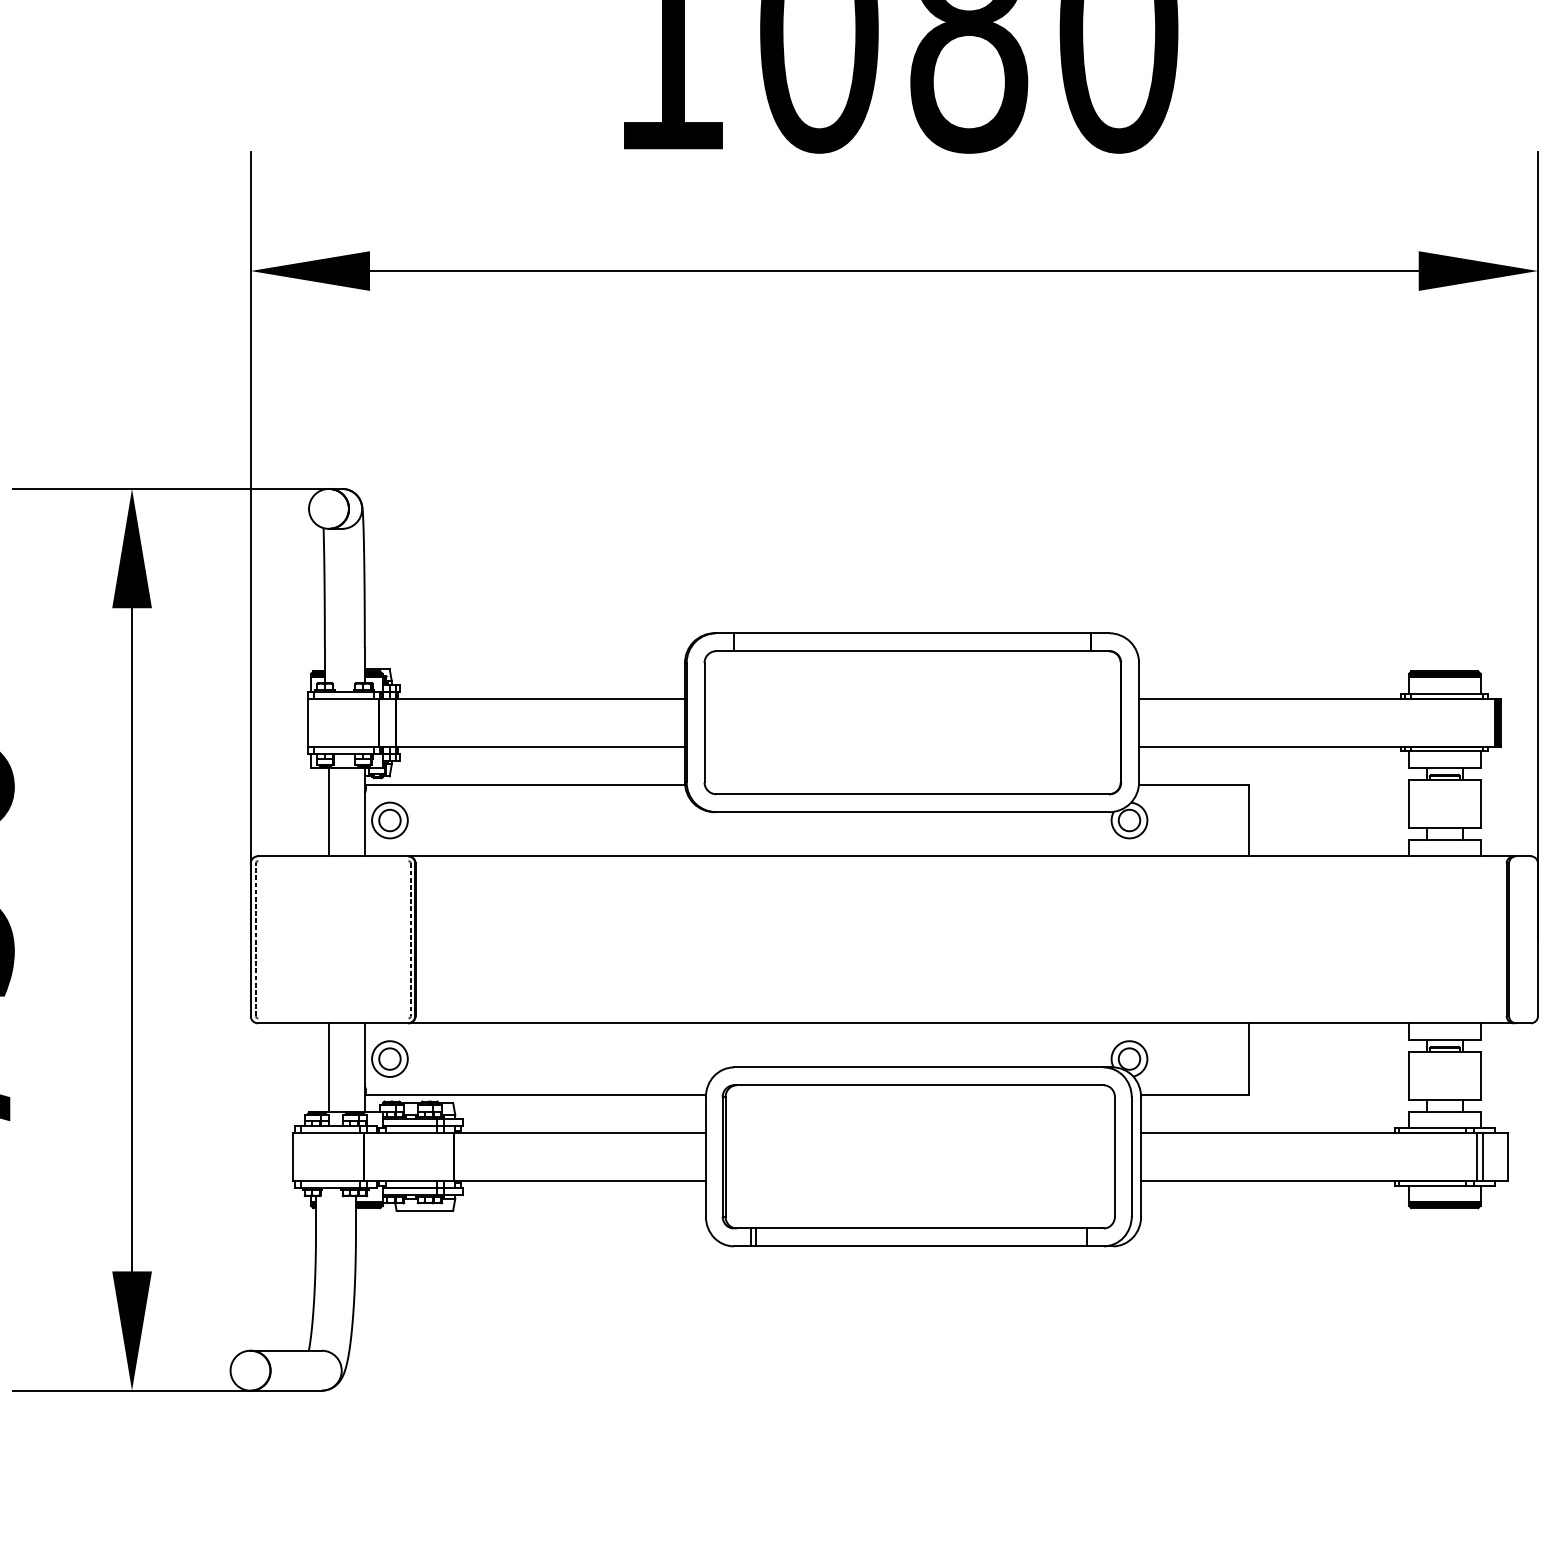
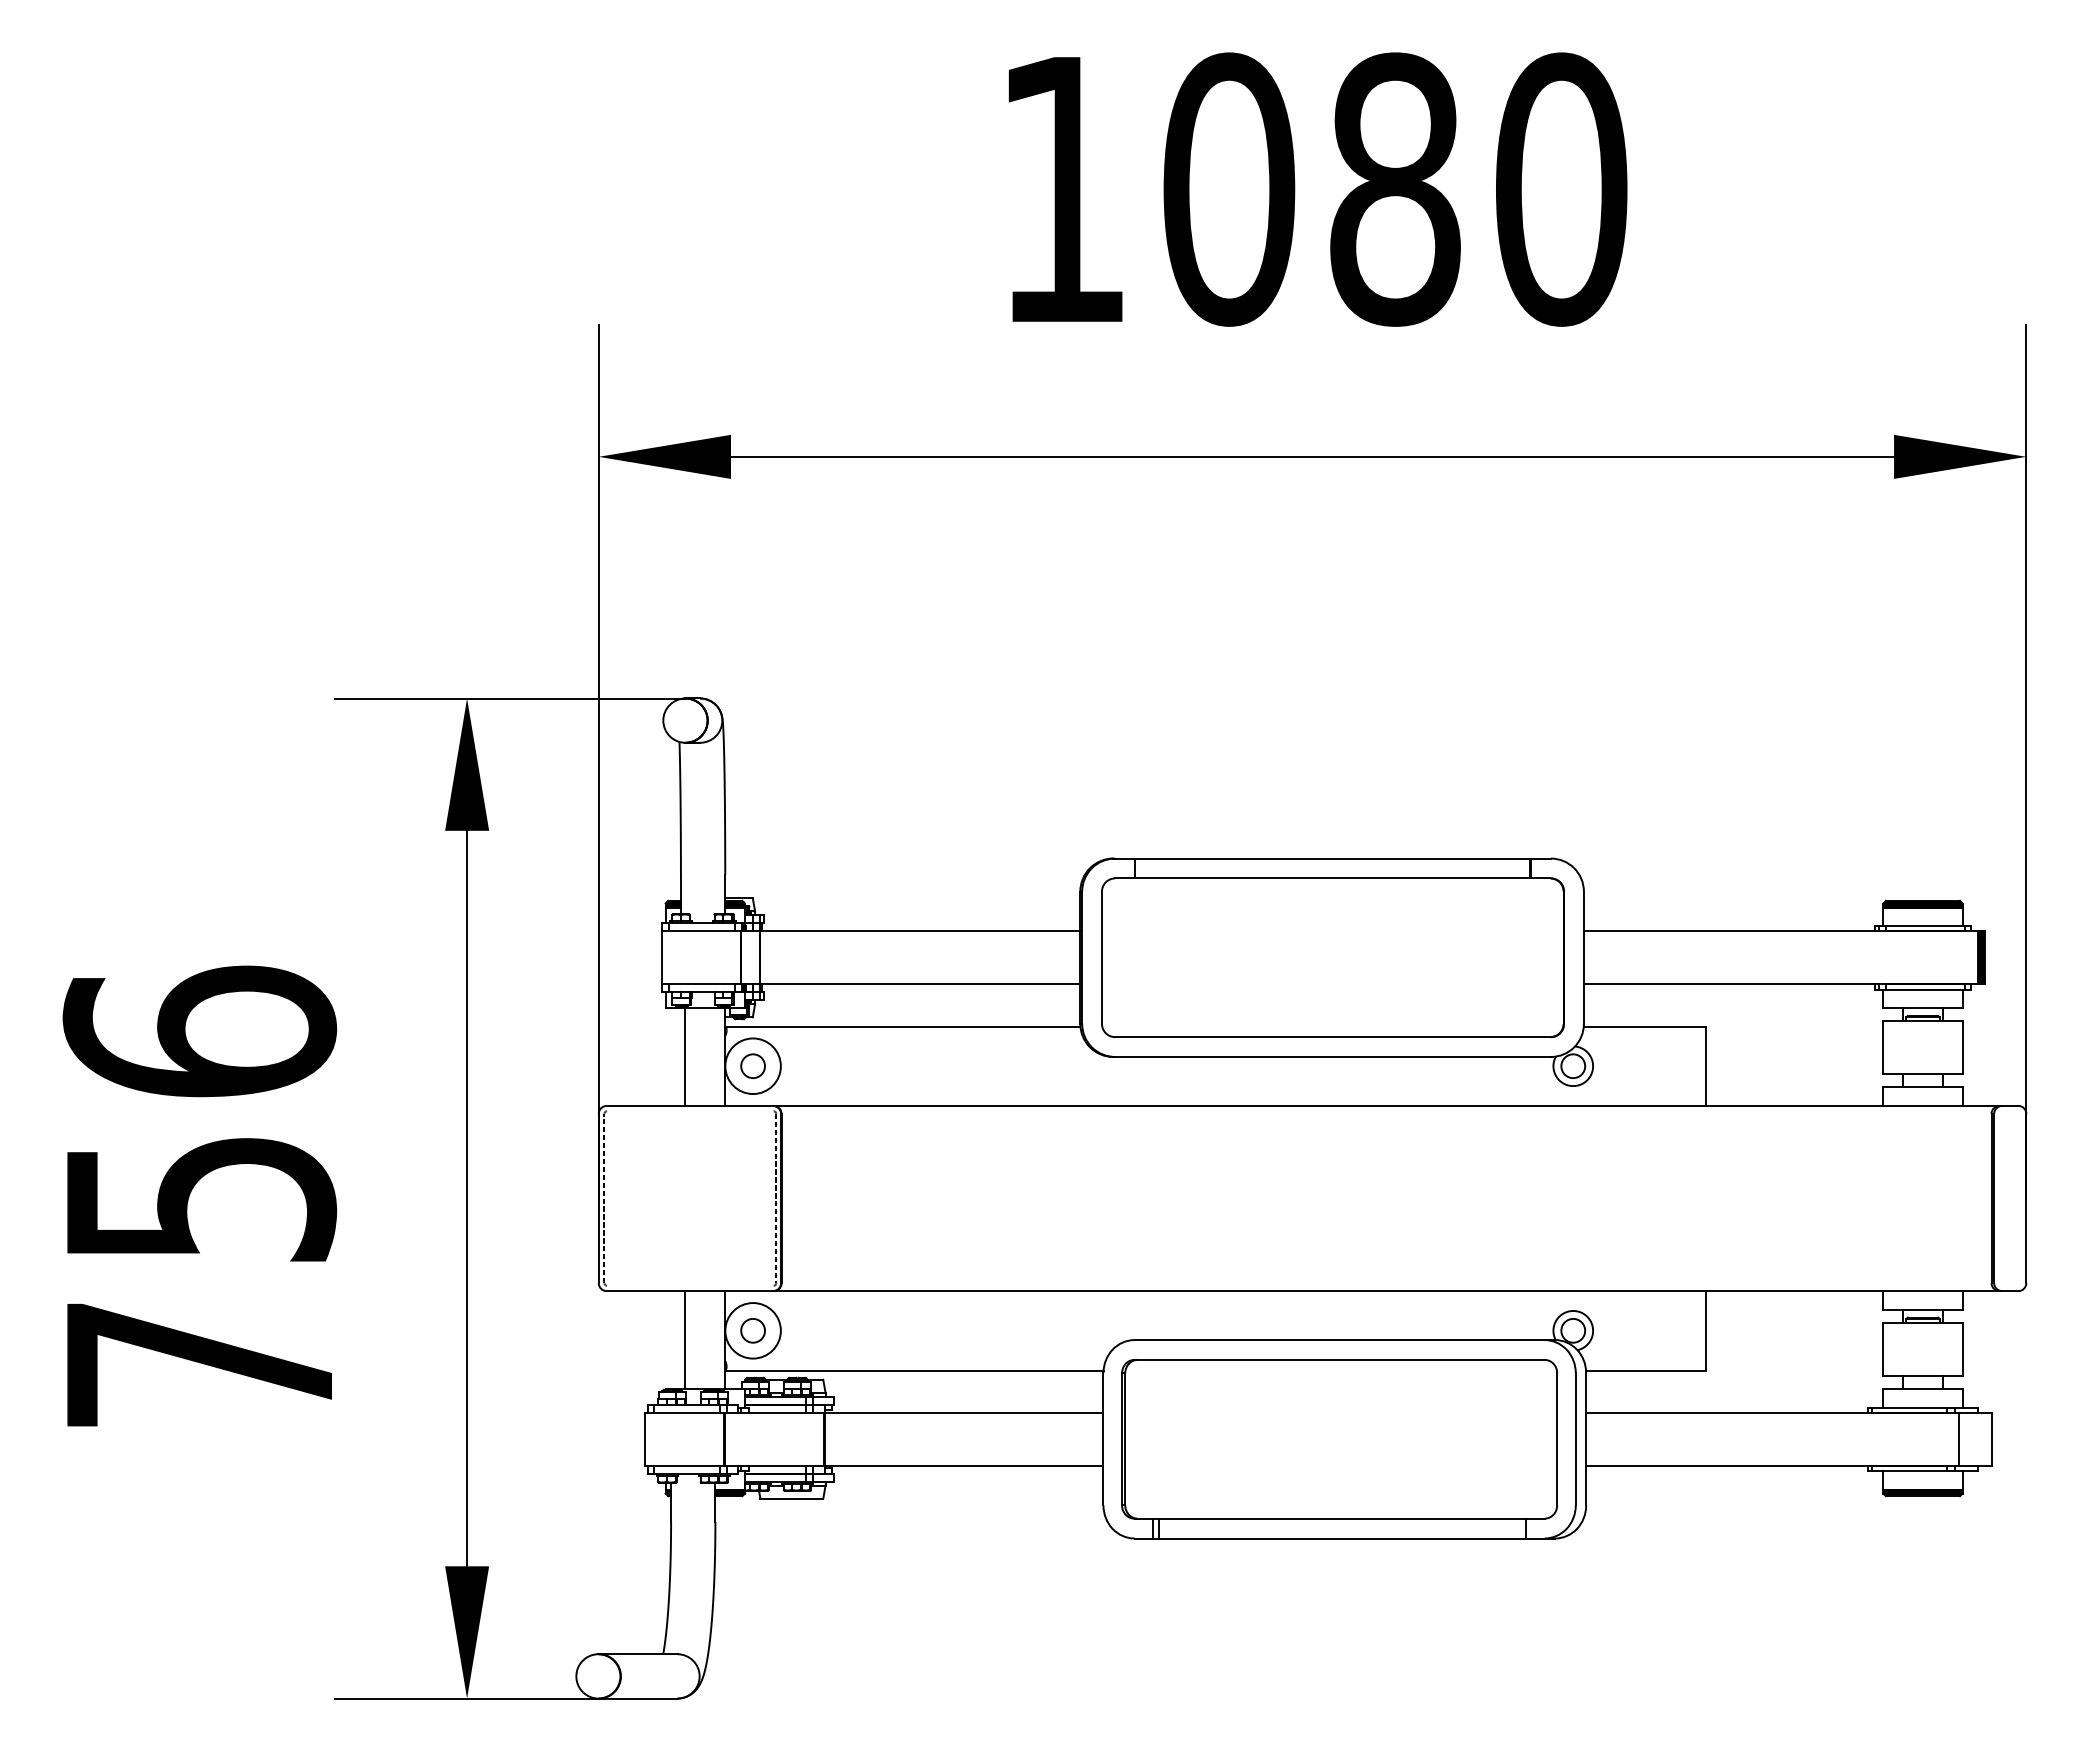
circle: (389, 820) -> (752, 1066), size x1.4
circle: (389, 1058) -> (752, 1330), size x1.4
line: (1483, 1156) -> (1965, 1438), removed

